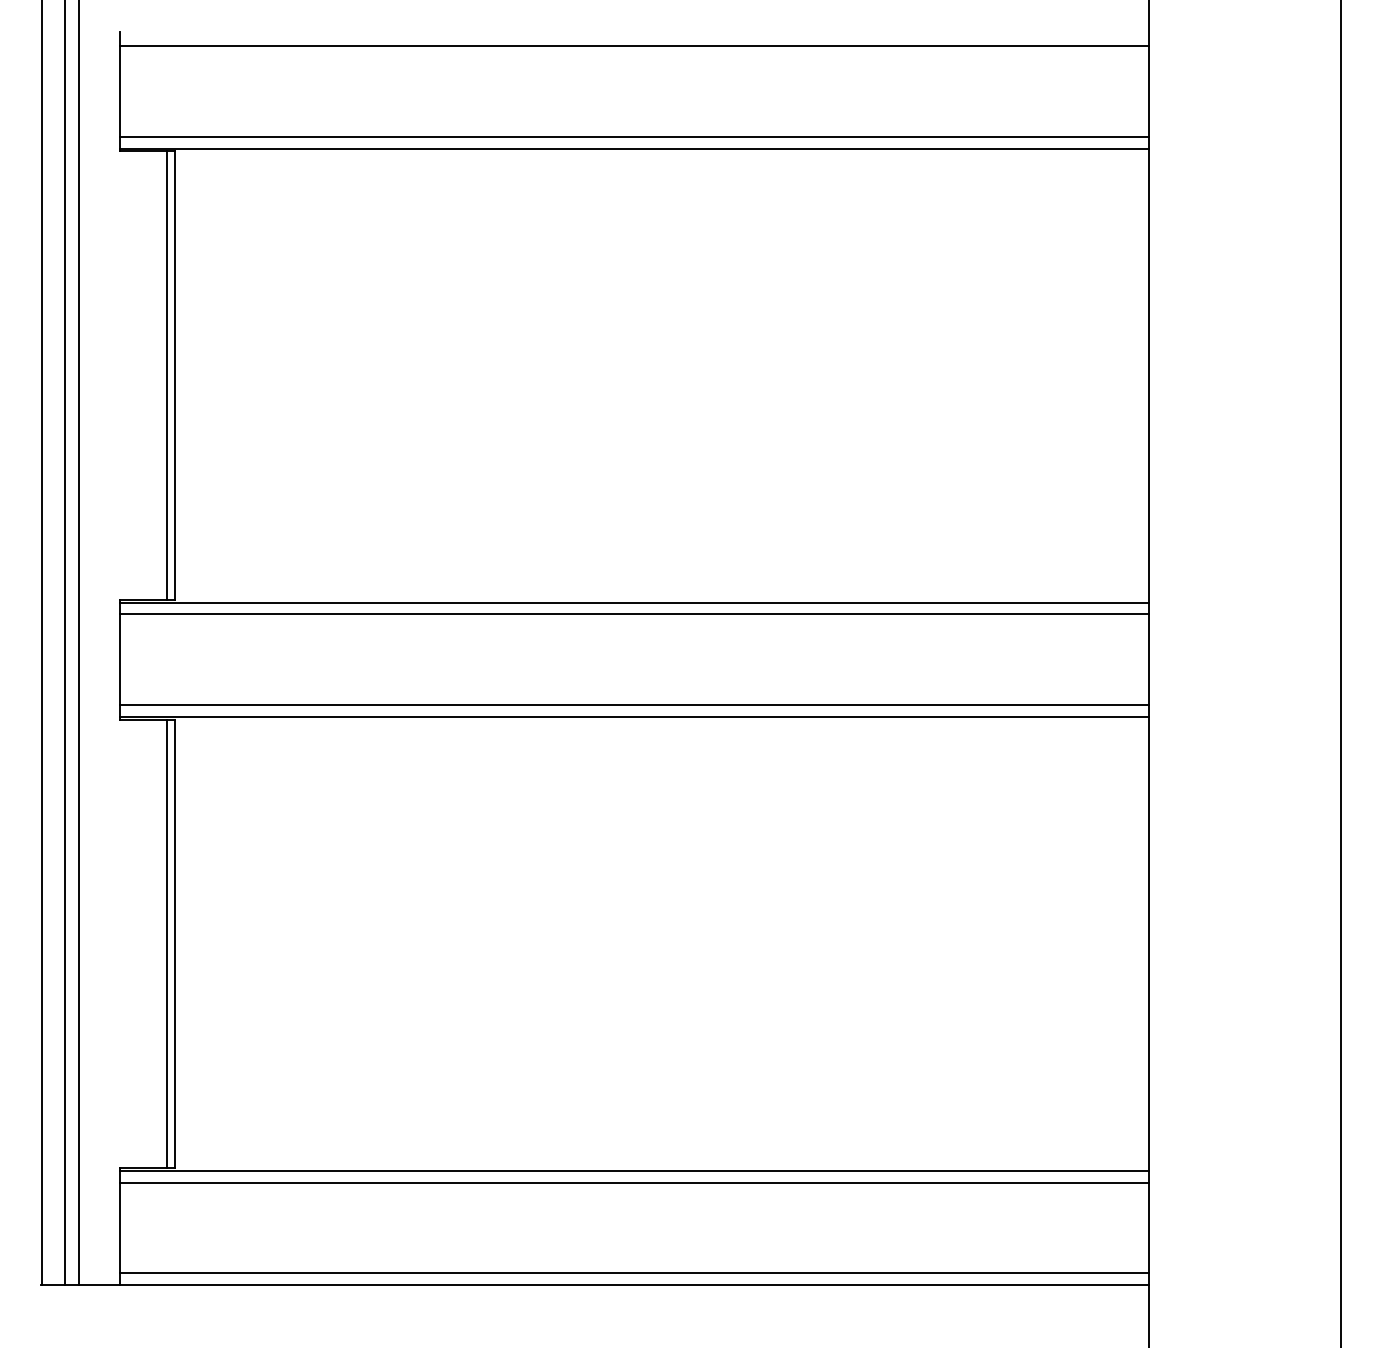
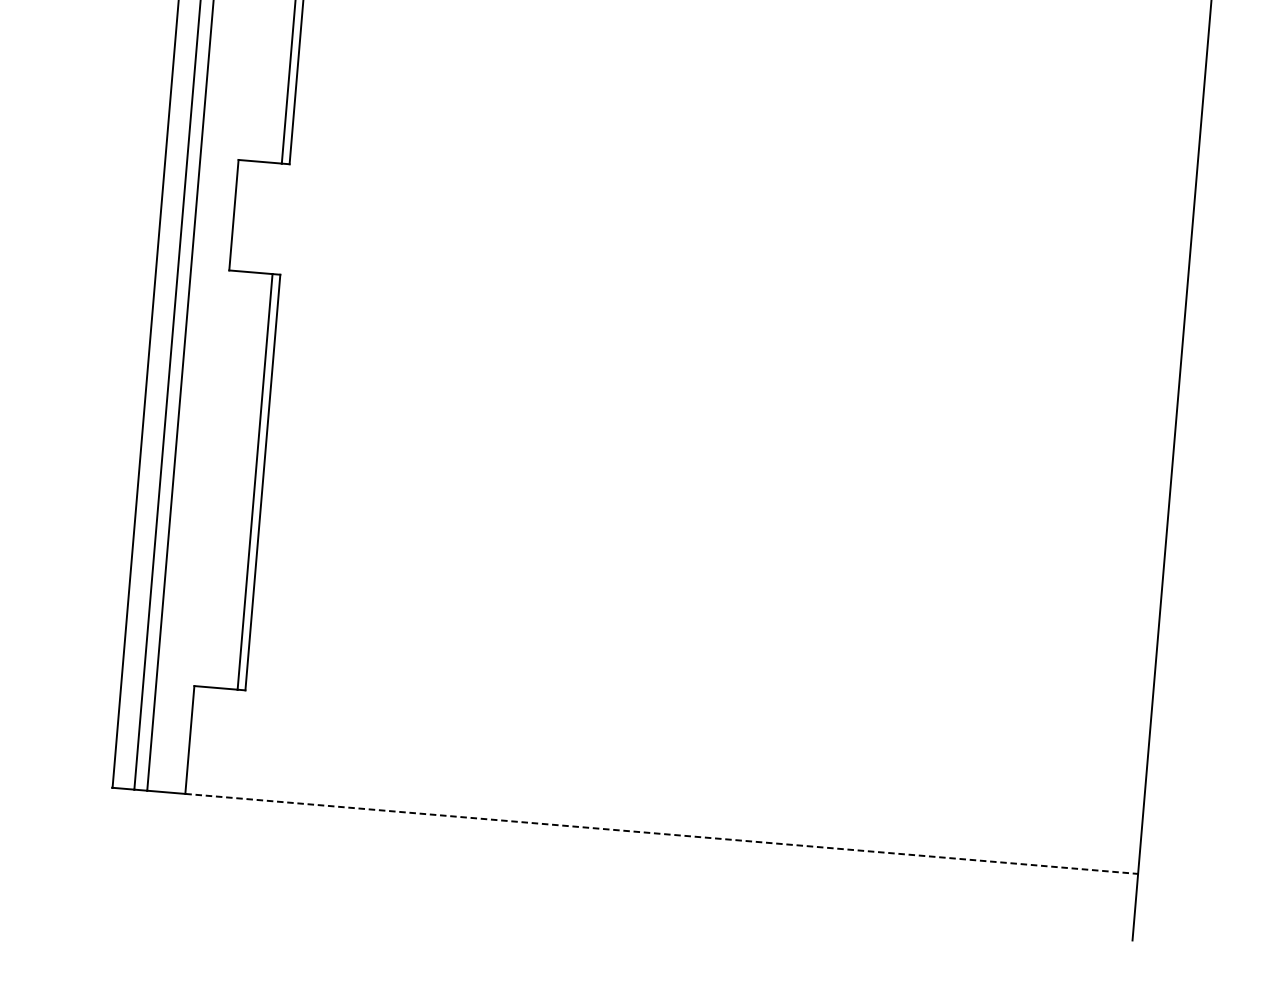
line: (634, 603) -> (714, 202), removed
line: (634, 614) -> (713, 213), removed
line: (634, 705) -> (706, 297), removed
line: (634, 716) -> (705, 307), removed
line: (634, 1171) -> (670, 728), removed
line: (634, 1182) -> (669, 739), removed
line: (634, 1273) -> (662, 823), removed
line: (635, 1284) -> (662, 833), solid -> dashed

